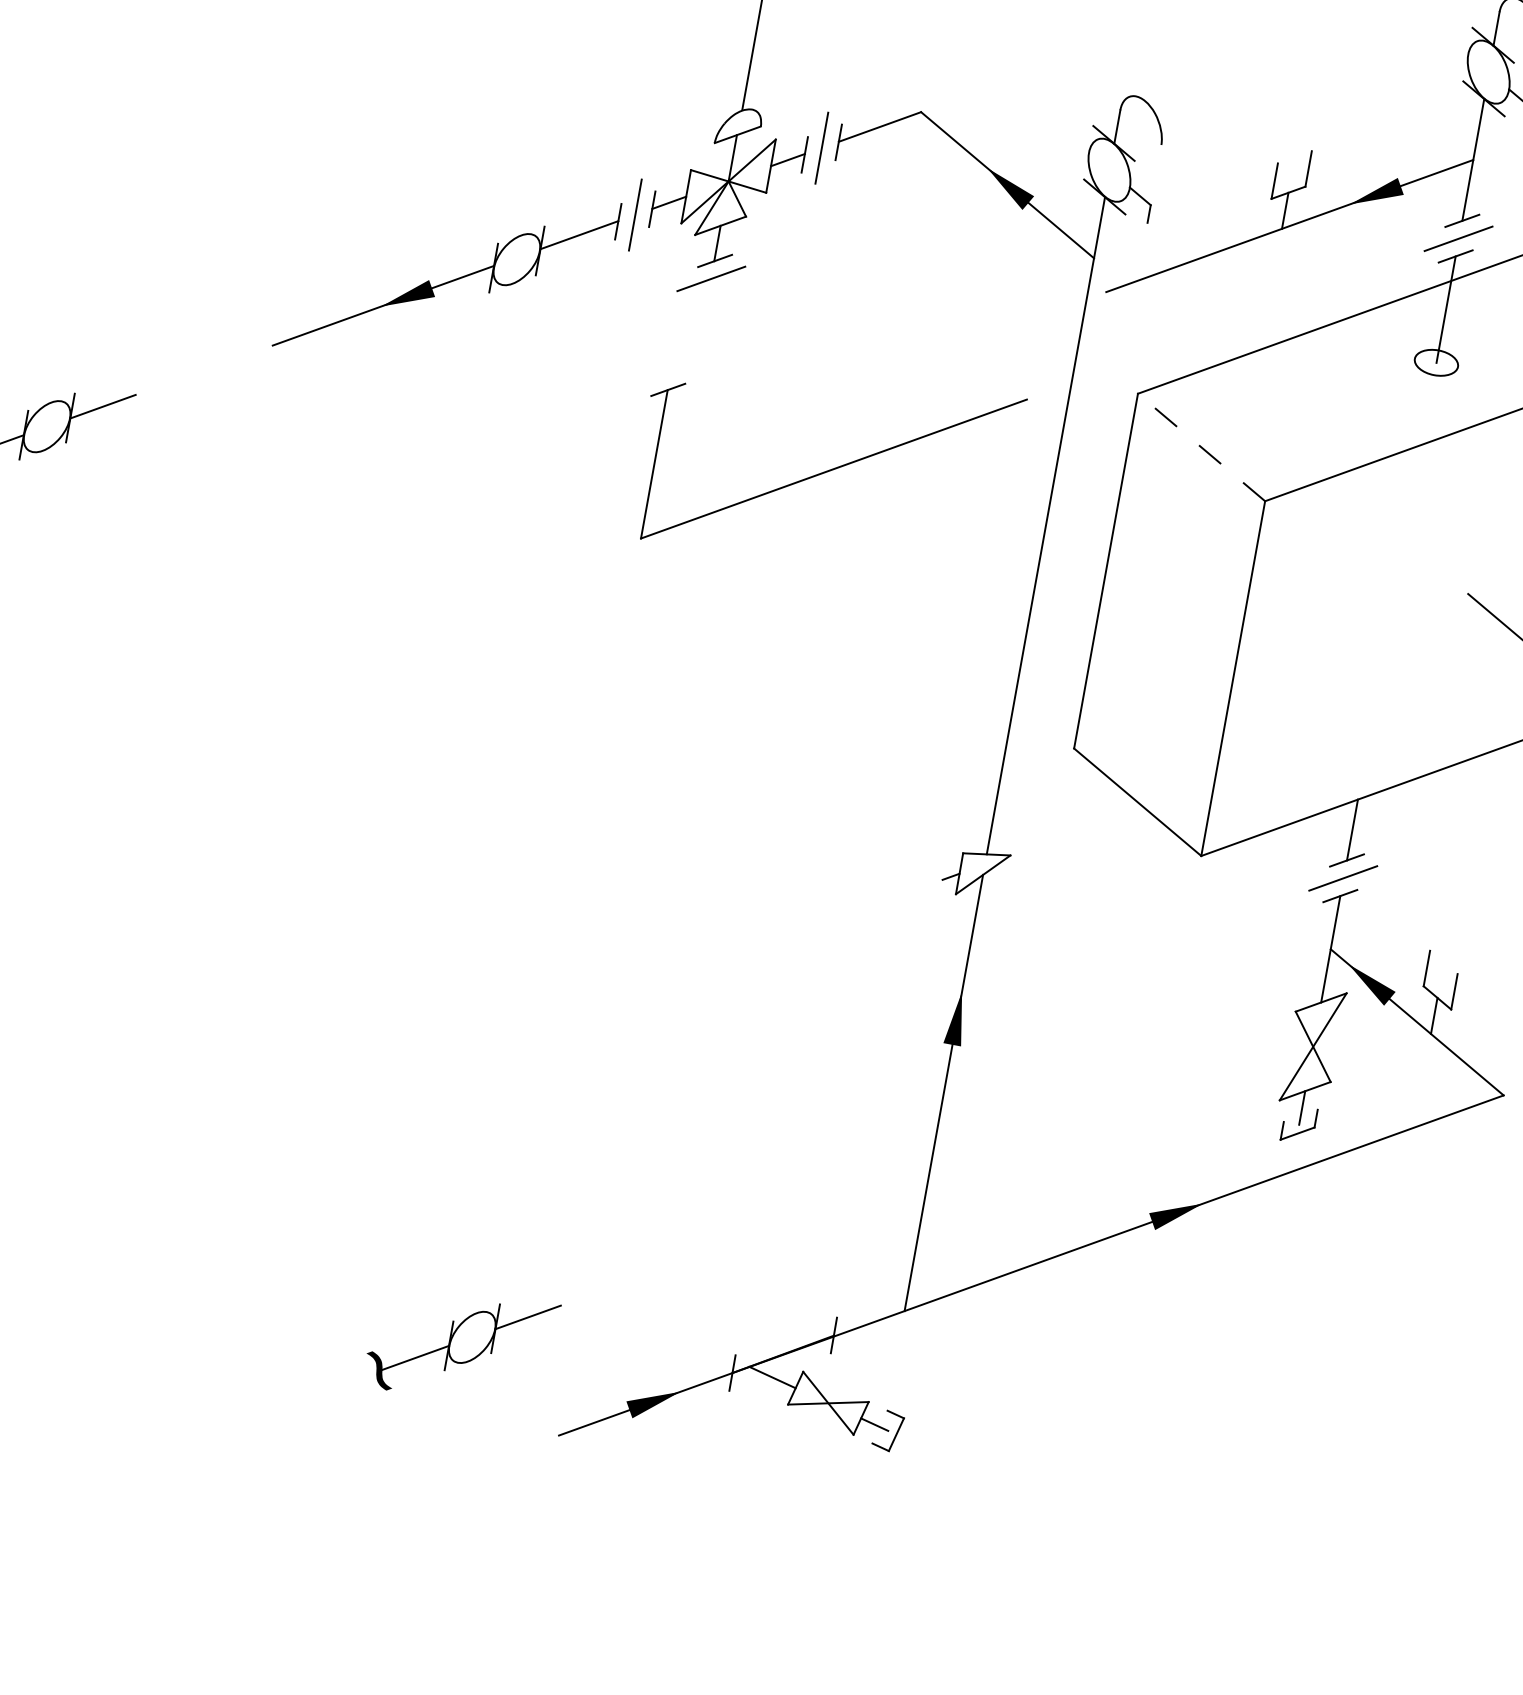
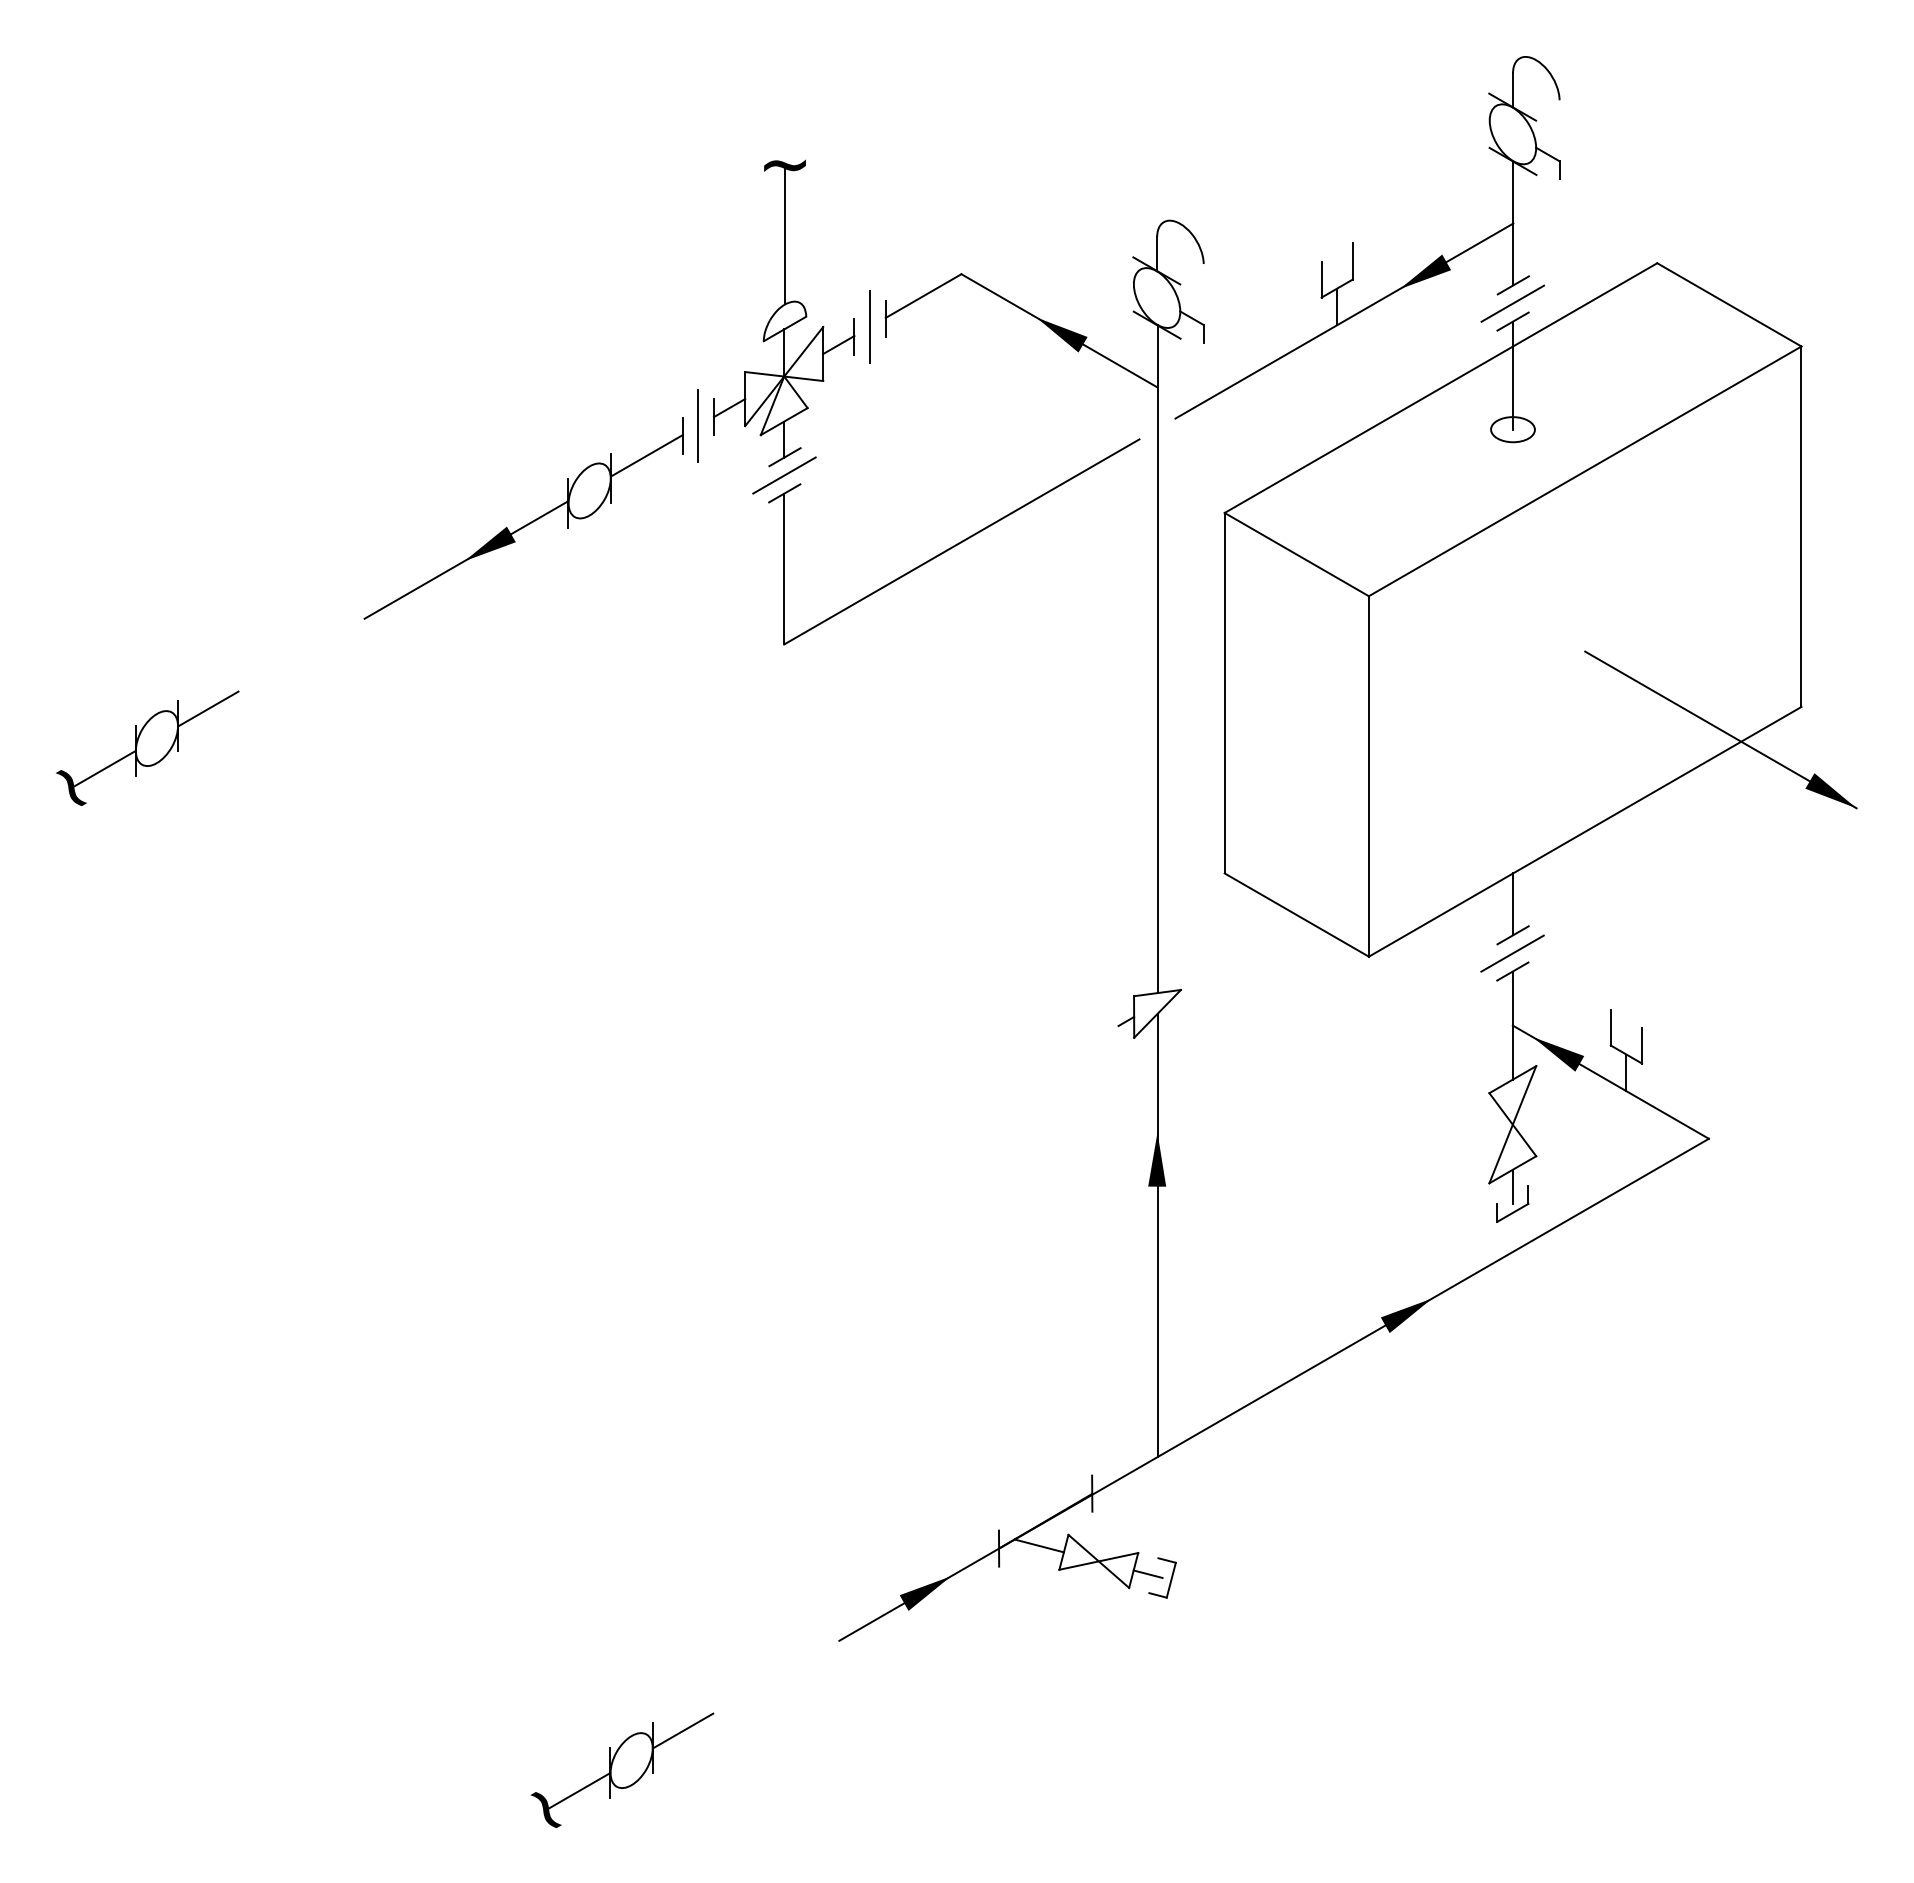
line: (1201, 447) -> (1296, 554), dashed -> solid
part: (826, 467) -> (954, 541), moved
part: (461, 1344) -> (622, 1769), moved

